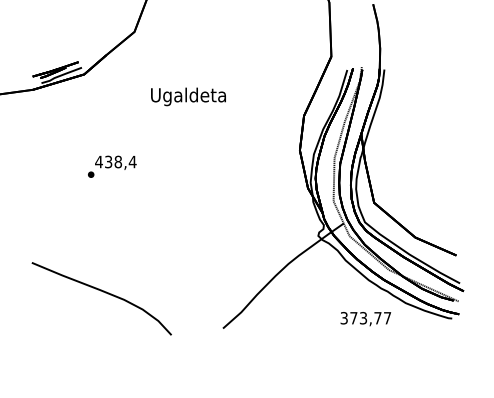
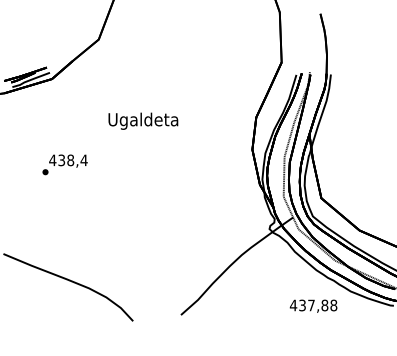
text: (188, 96) -> (143, 120), moved
text: (112, 166) -> (65, 164), moved
text: (365, 318) -> (313, 305), 373,77 -> 437,88

